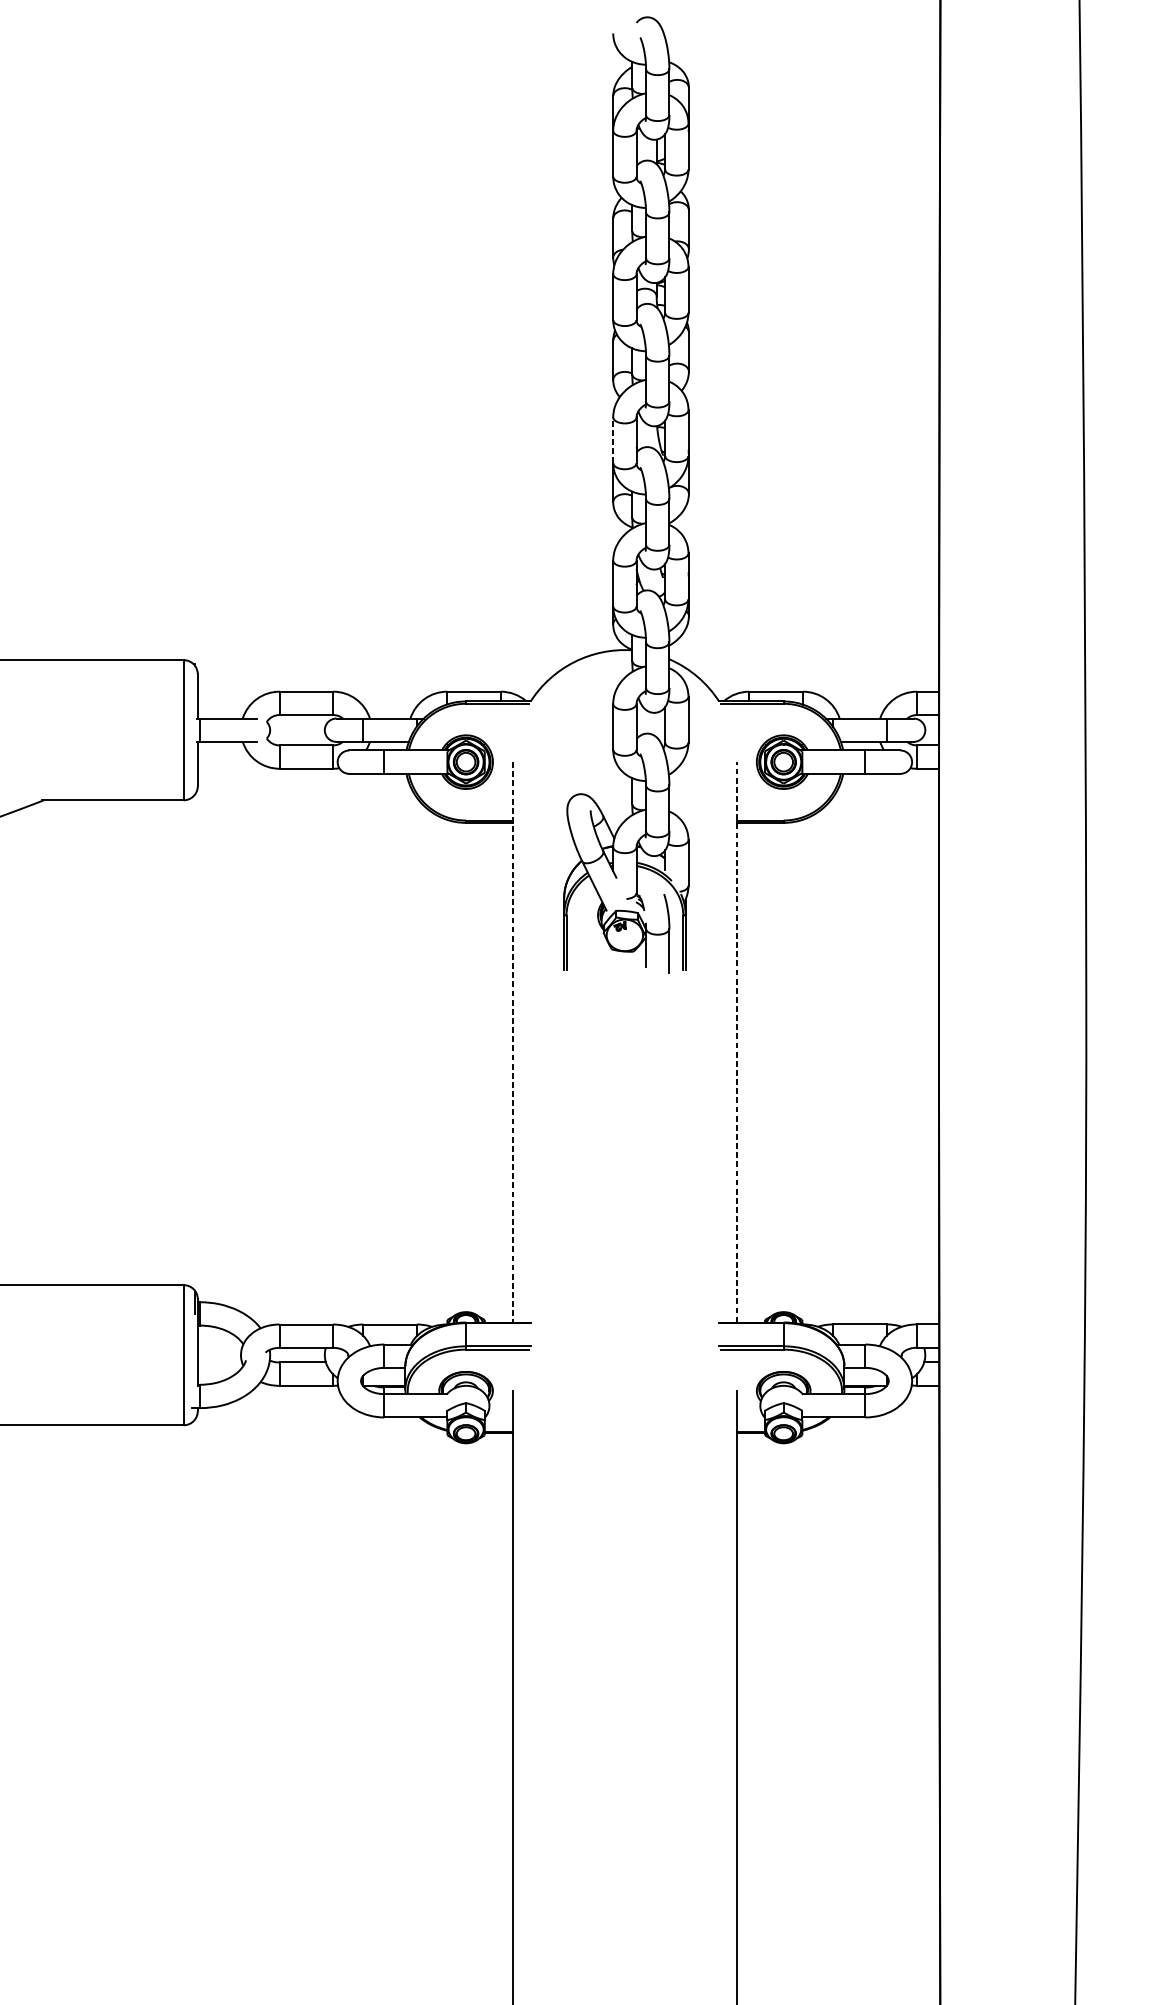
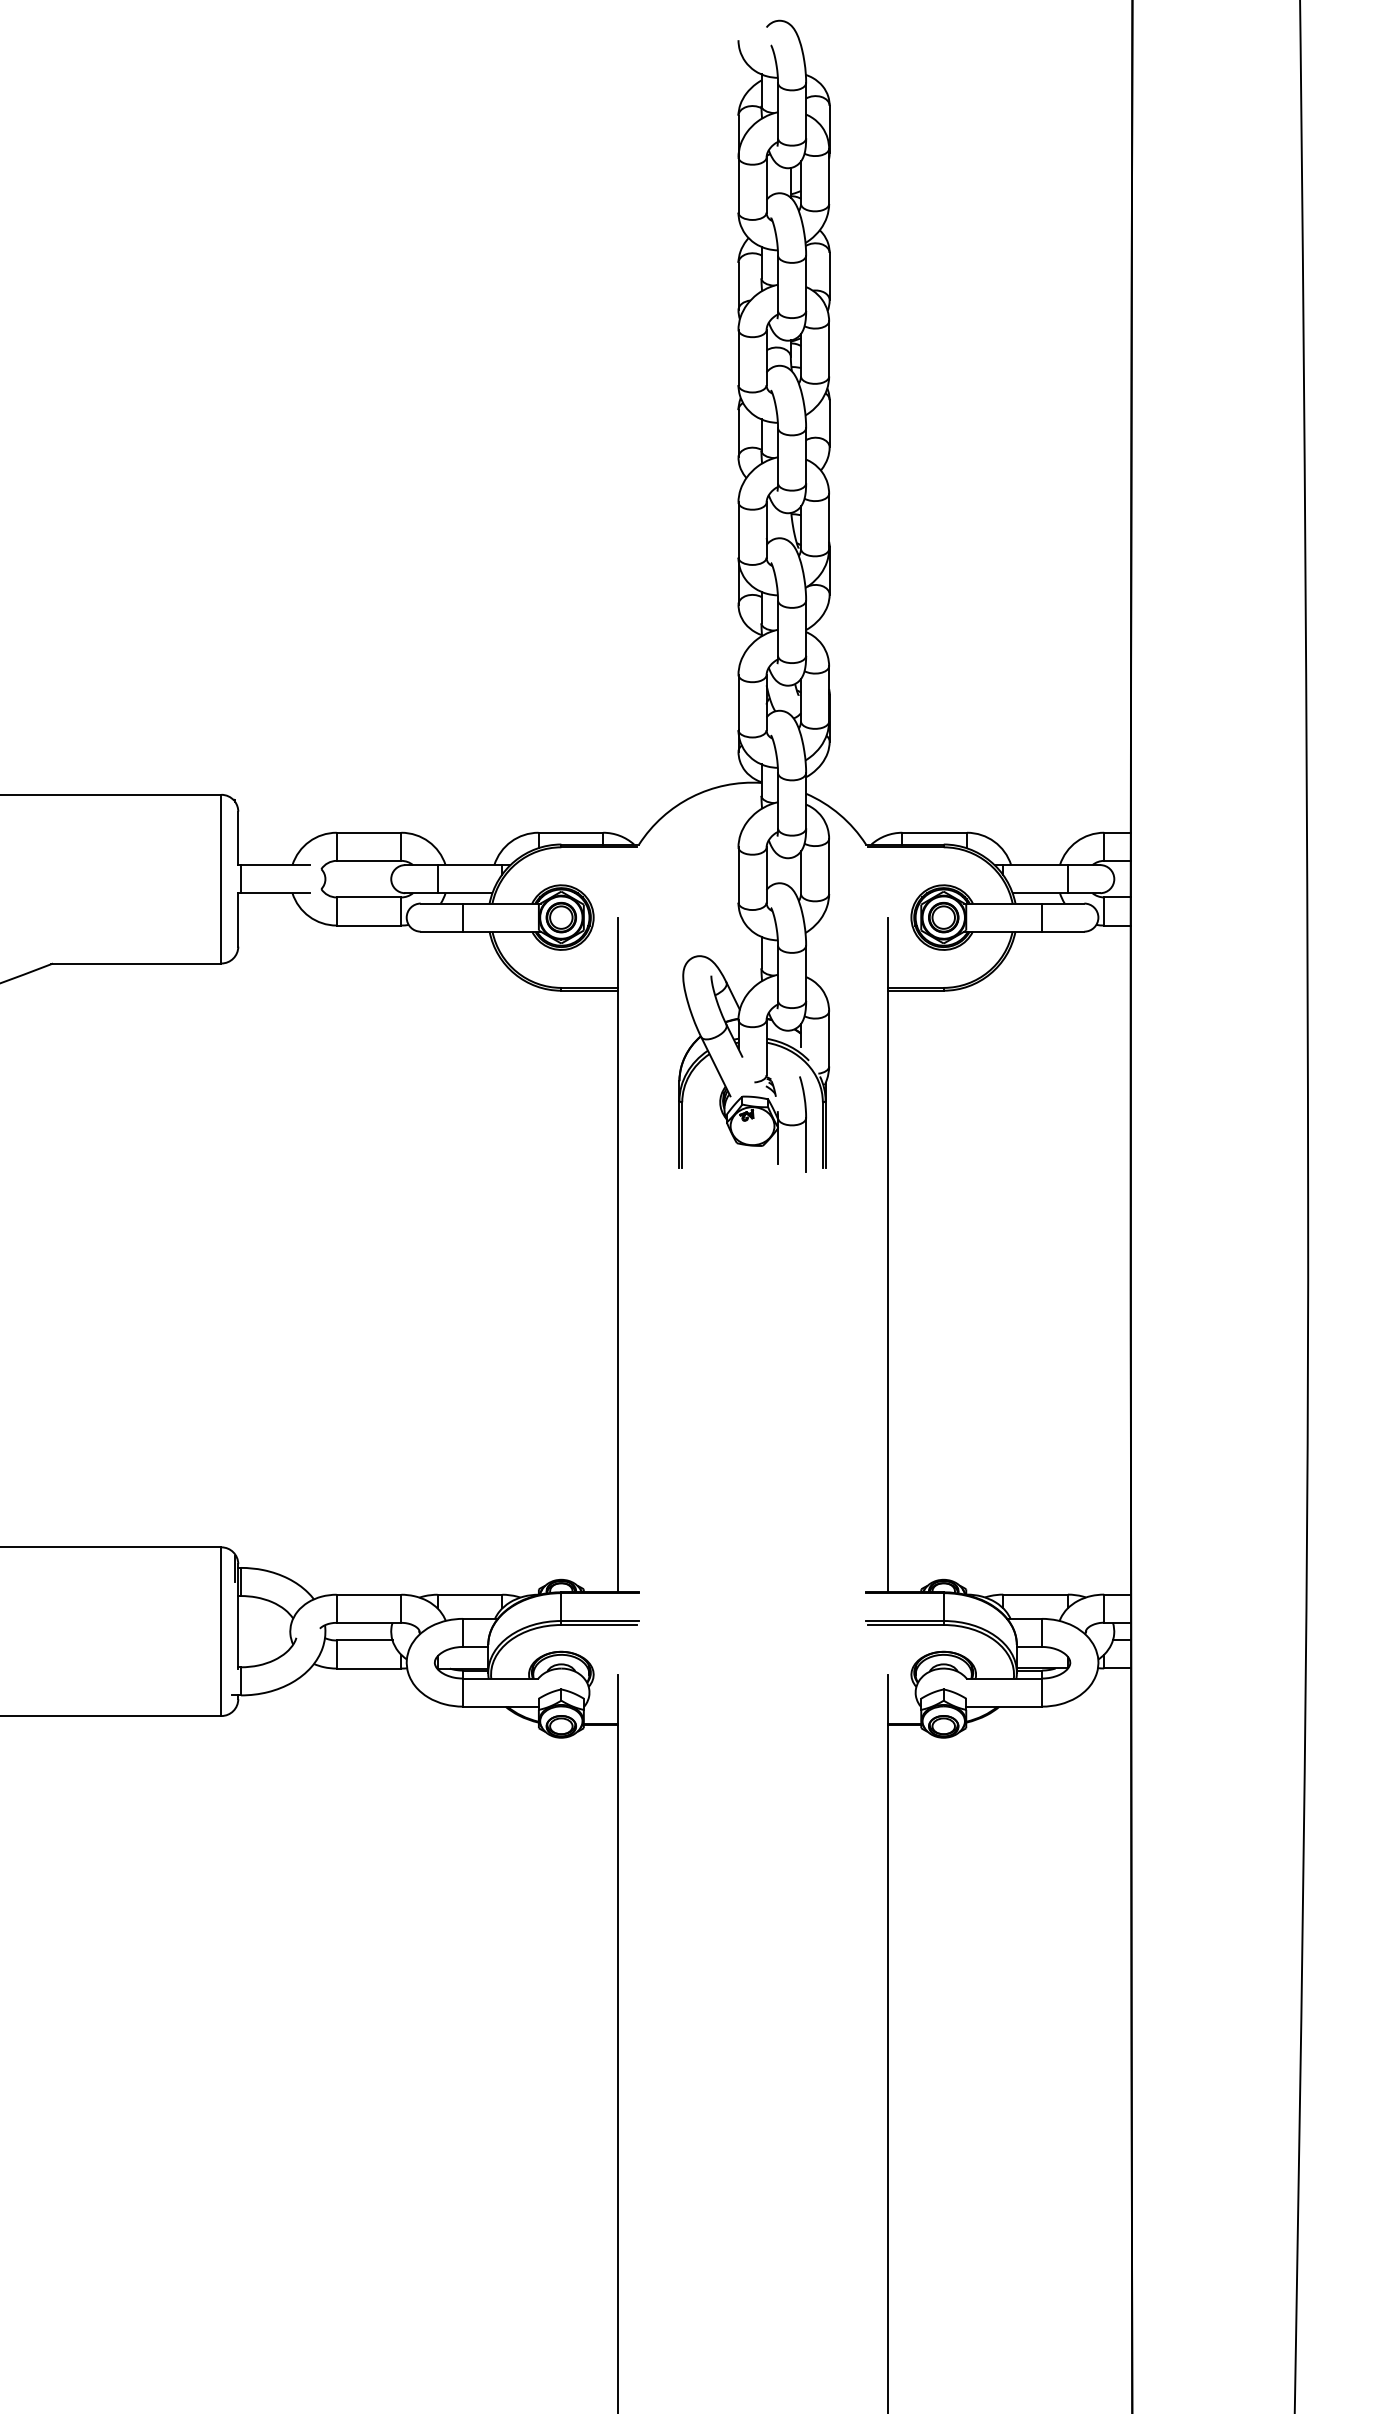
line: (613, 440) -> (738, 530), dashed -> solid
line: (736, 1041) -> (887, 1254), dashed -> solid
line: (512, 1042) -> (617, 1255), dashed -> solid

